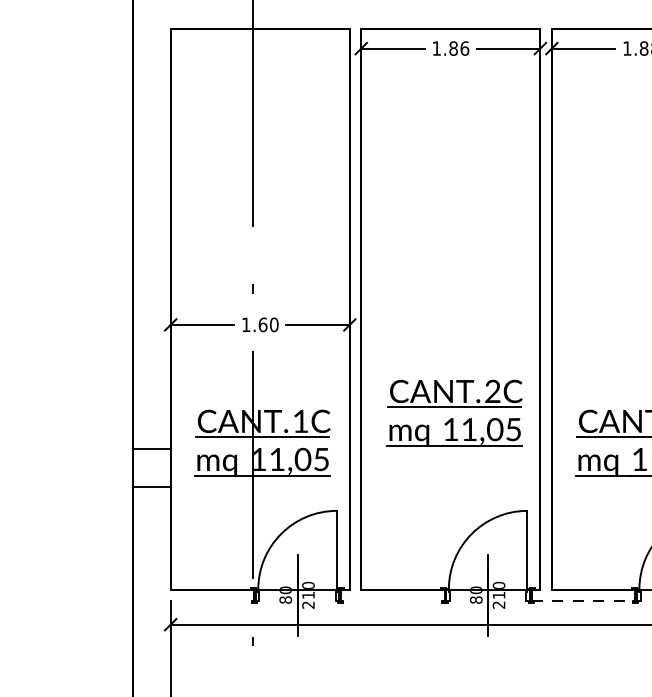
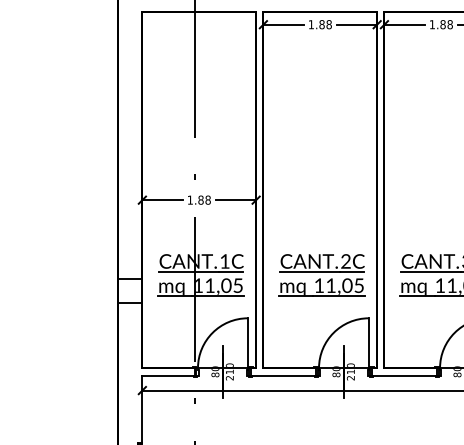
text: (463, 48) -> (328, 24), 1.86 -> 1.88
text: (268, 323) -> (204, 199), 1.60 -> 1.88
part: (454, 413) -> (321, 275), moved
line: (211, 600) -> (168, 375), added
line: (392, 600) -> (283, 375), added
line: (583, 600) -> (404, 375), dashed -> solid

